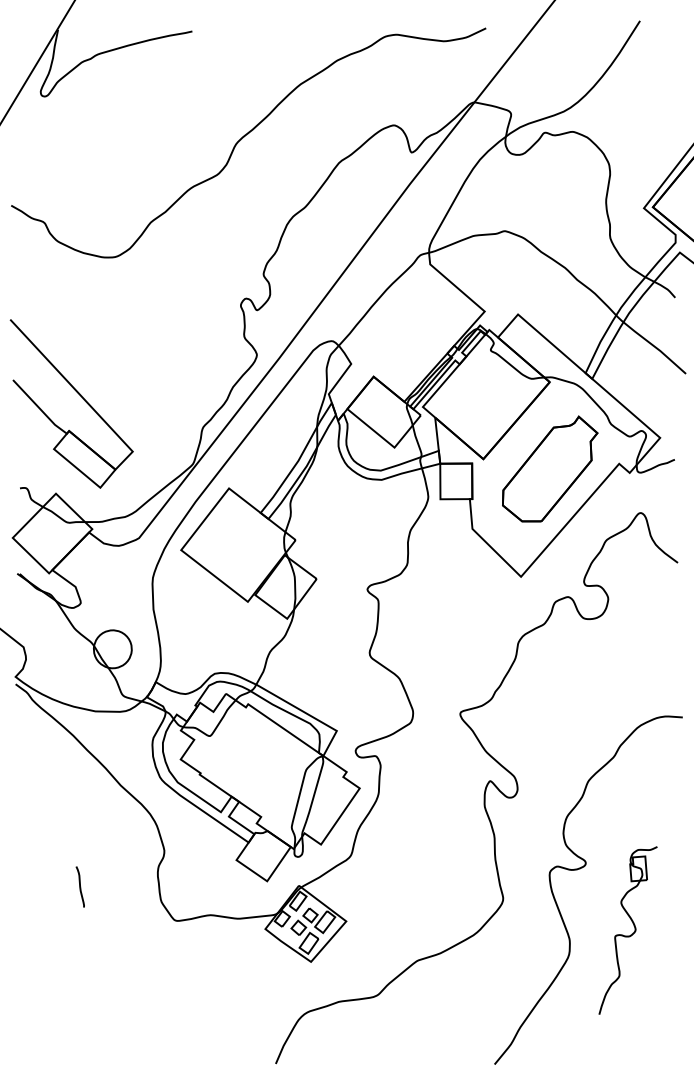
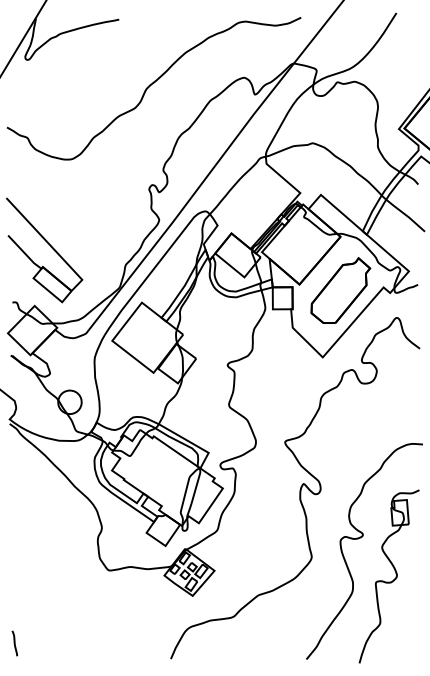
line: (79, 886) -> (14, 643), moved
part: (627, 930) -> (388, 576), size x1.67

